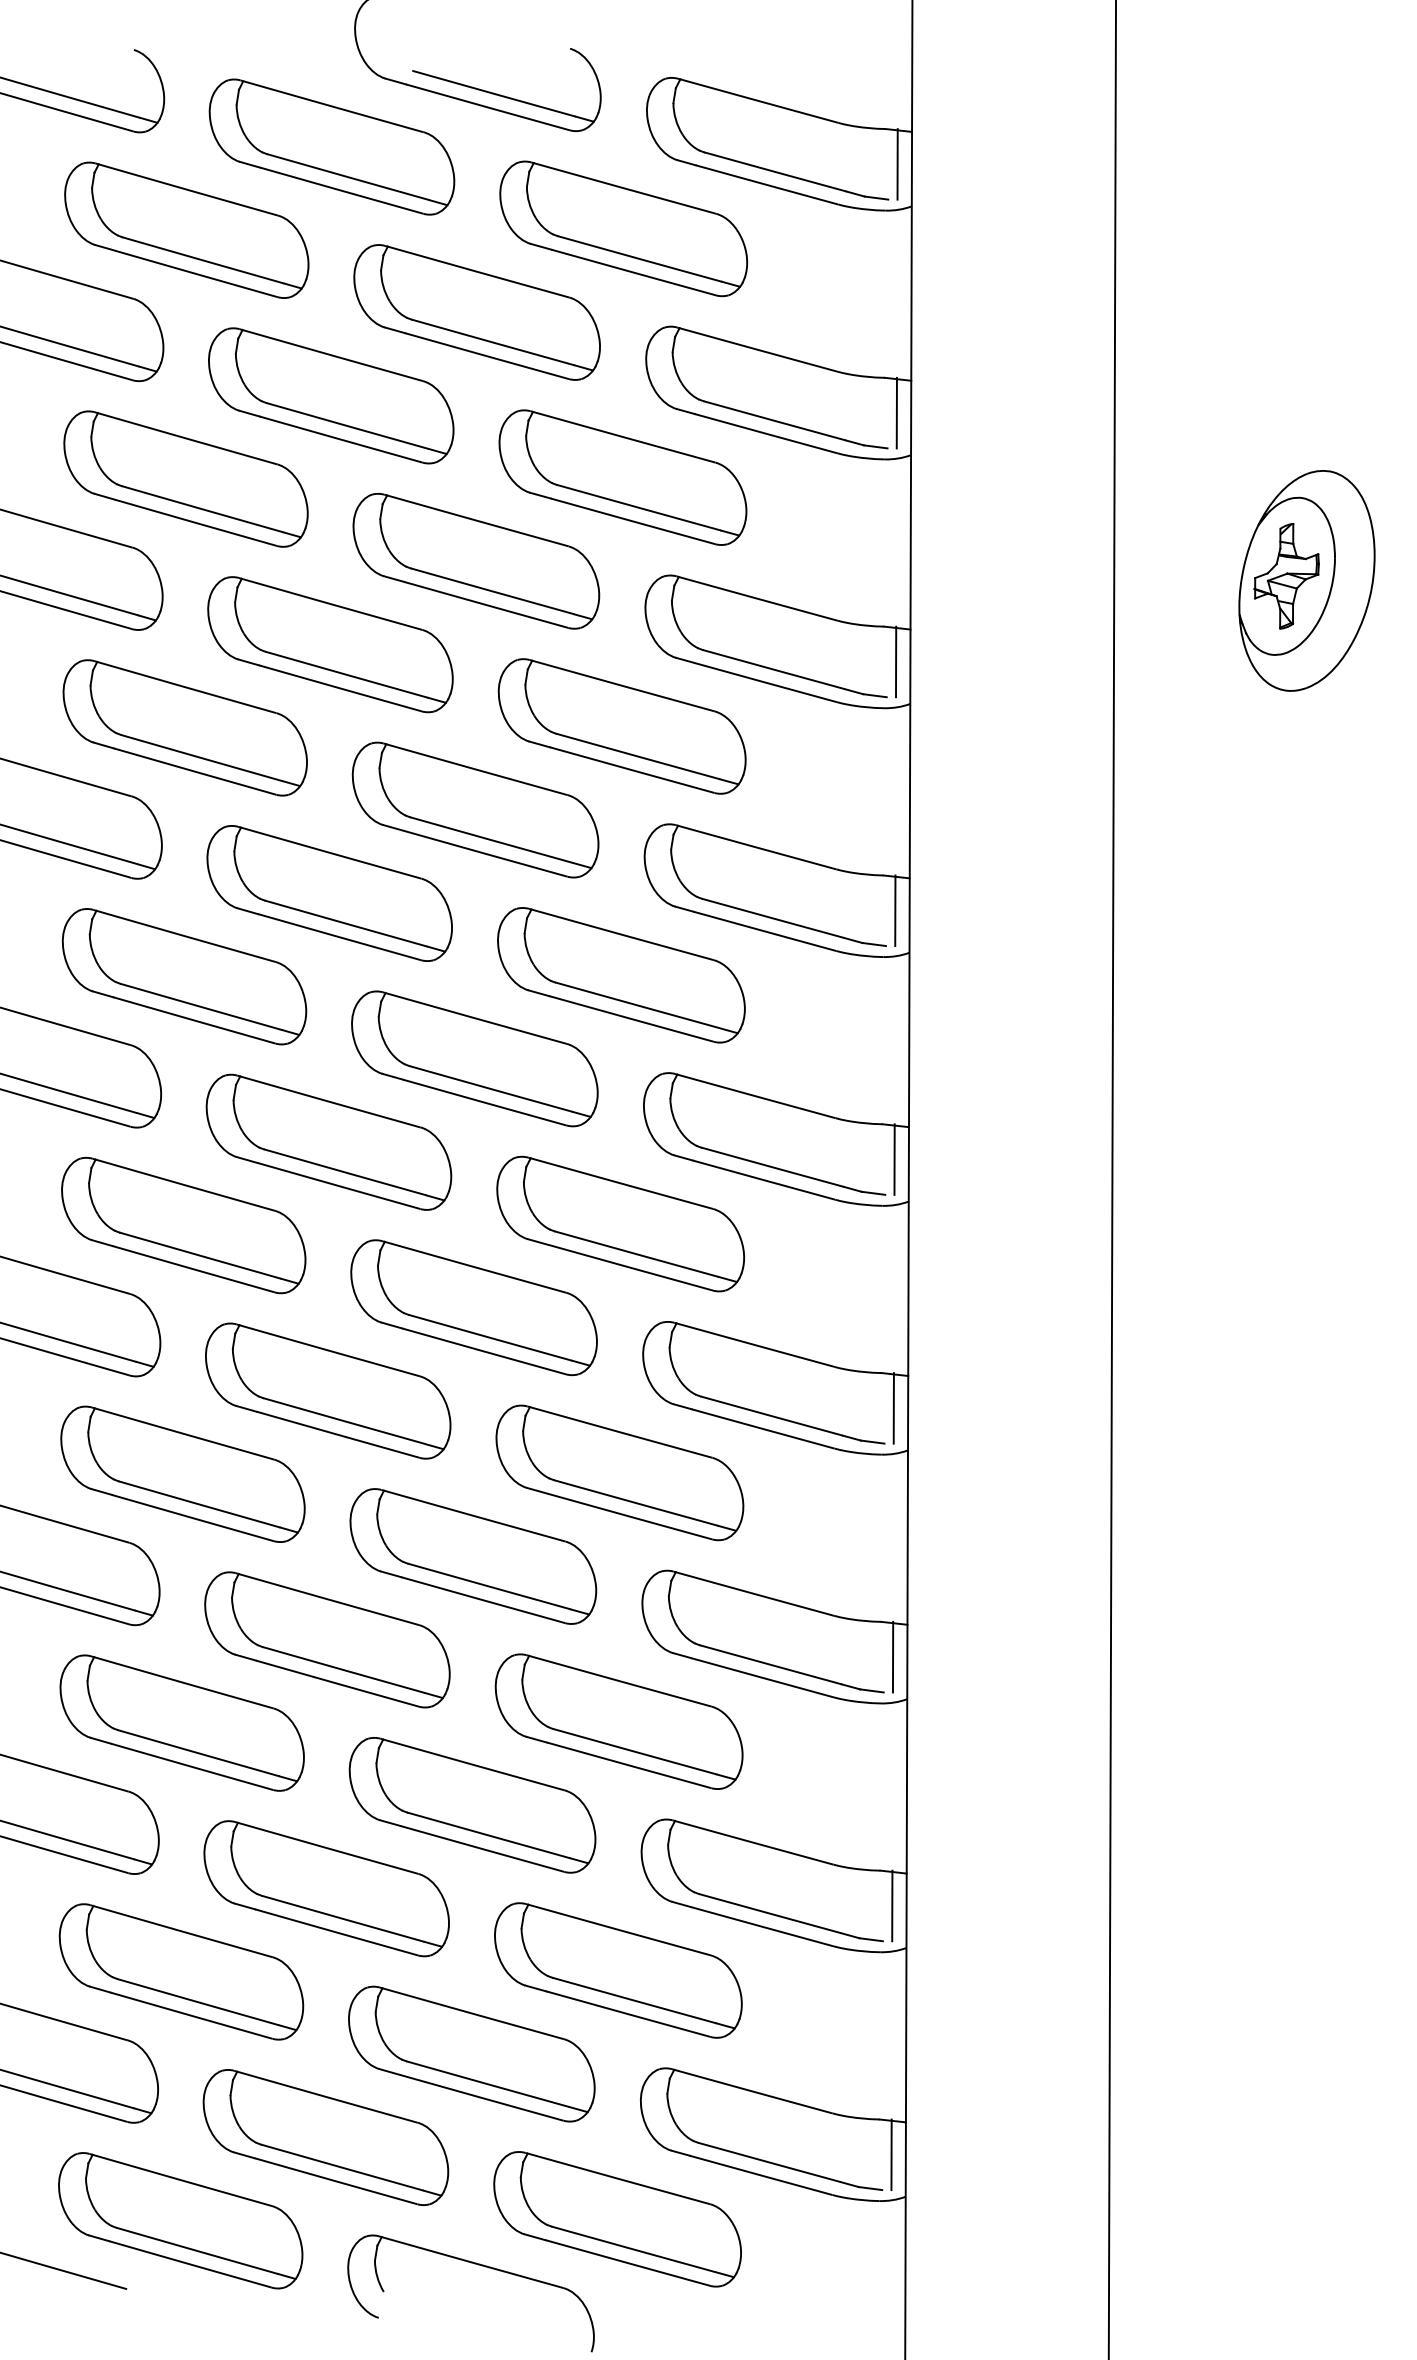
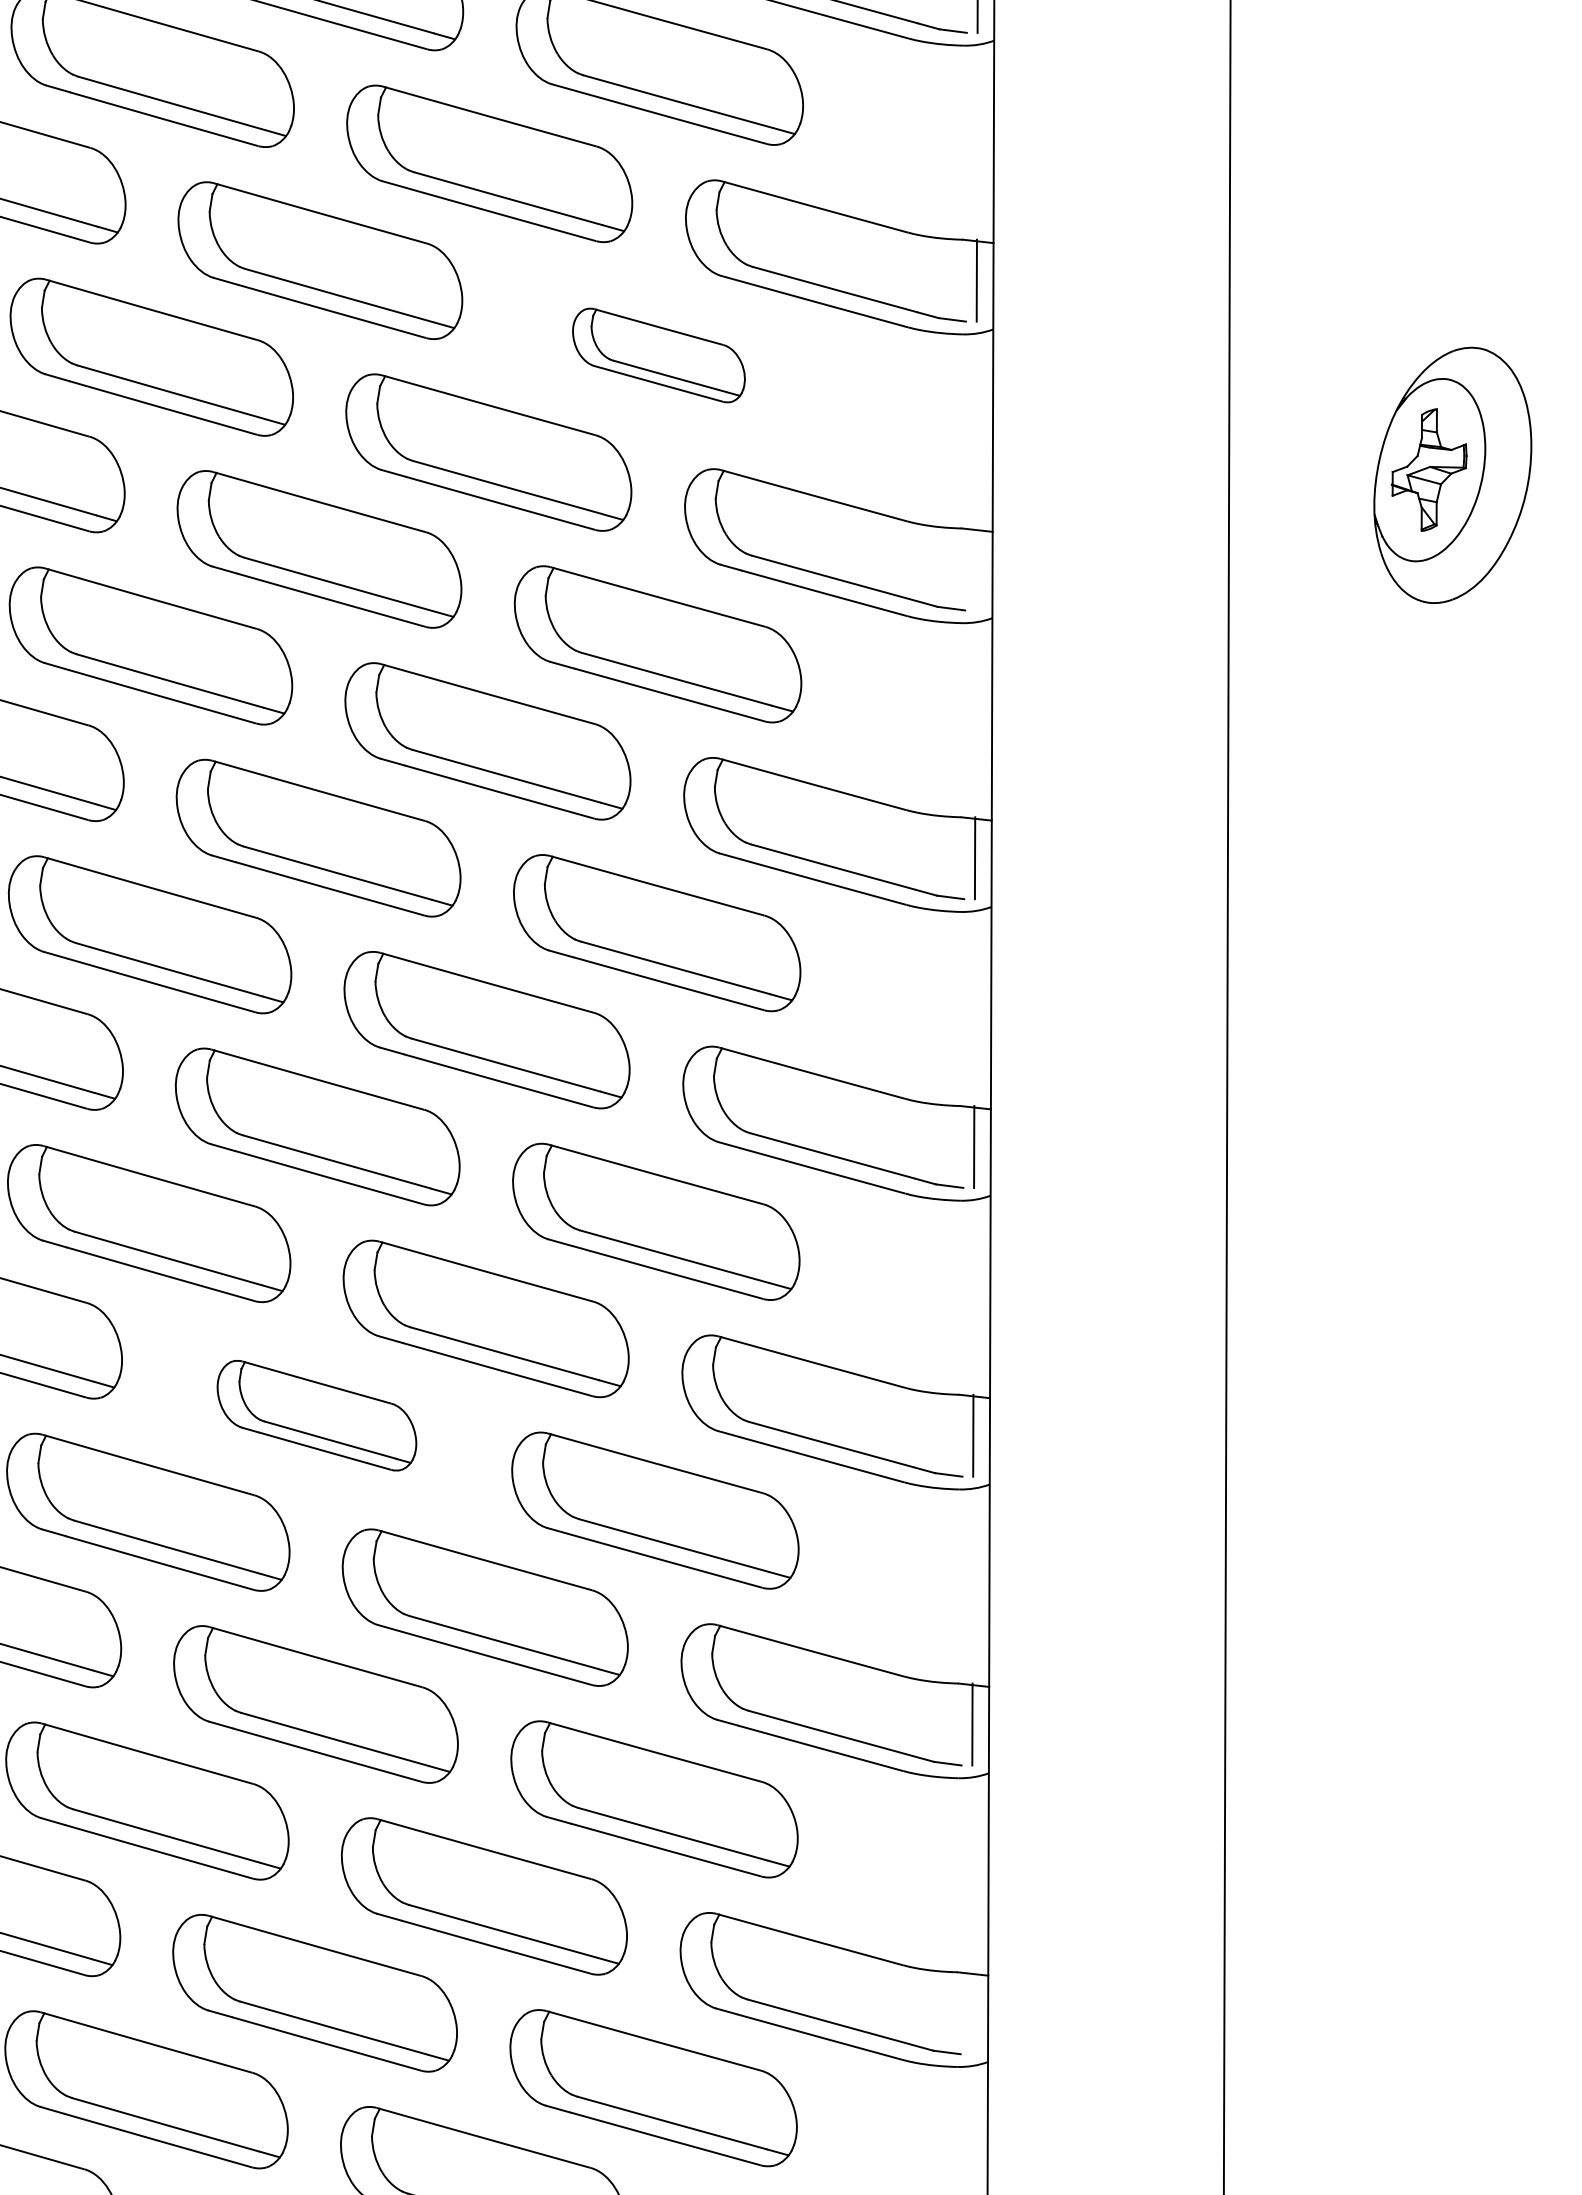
part: (622, 477) -> (658, 355), size x0.6
line: (896, 661) -> (976, 568), removed
part: (328, 1390) -> (317, 1415), size x0.7
line: (892, 1905) -> (971, 2012), removed

